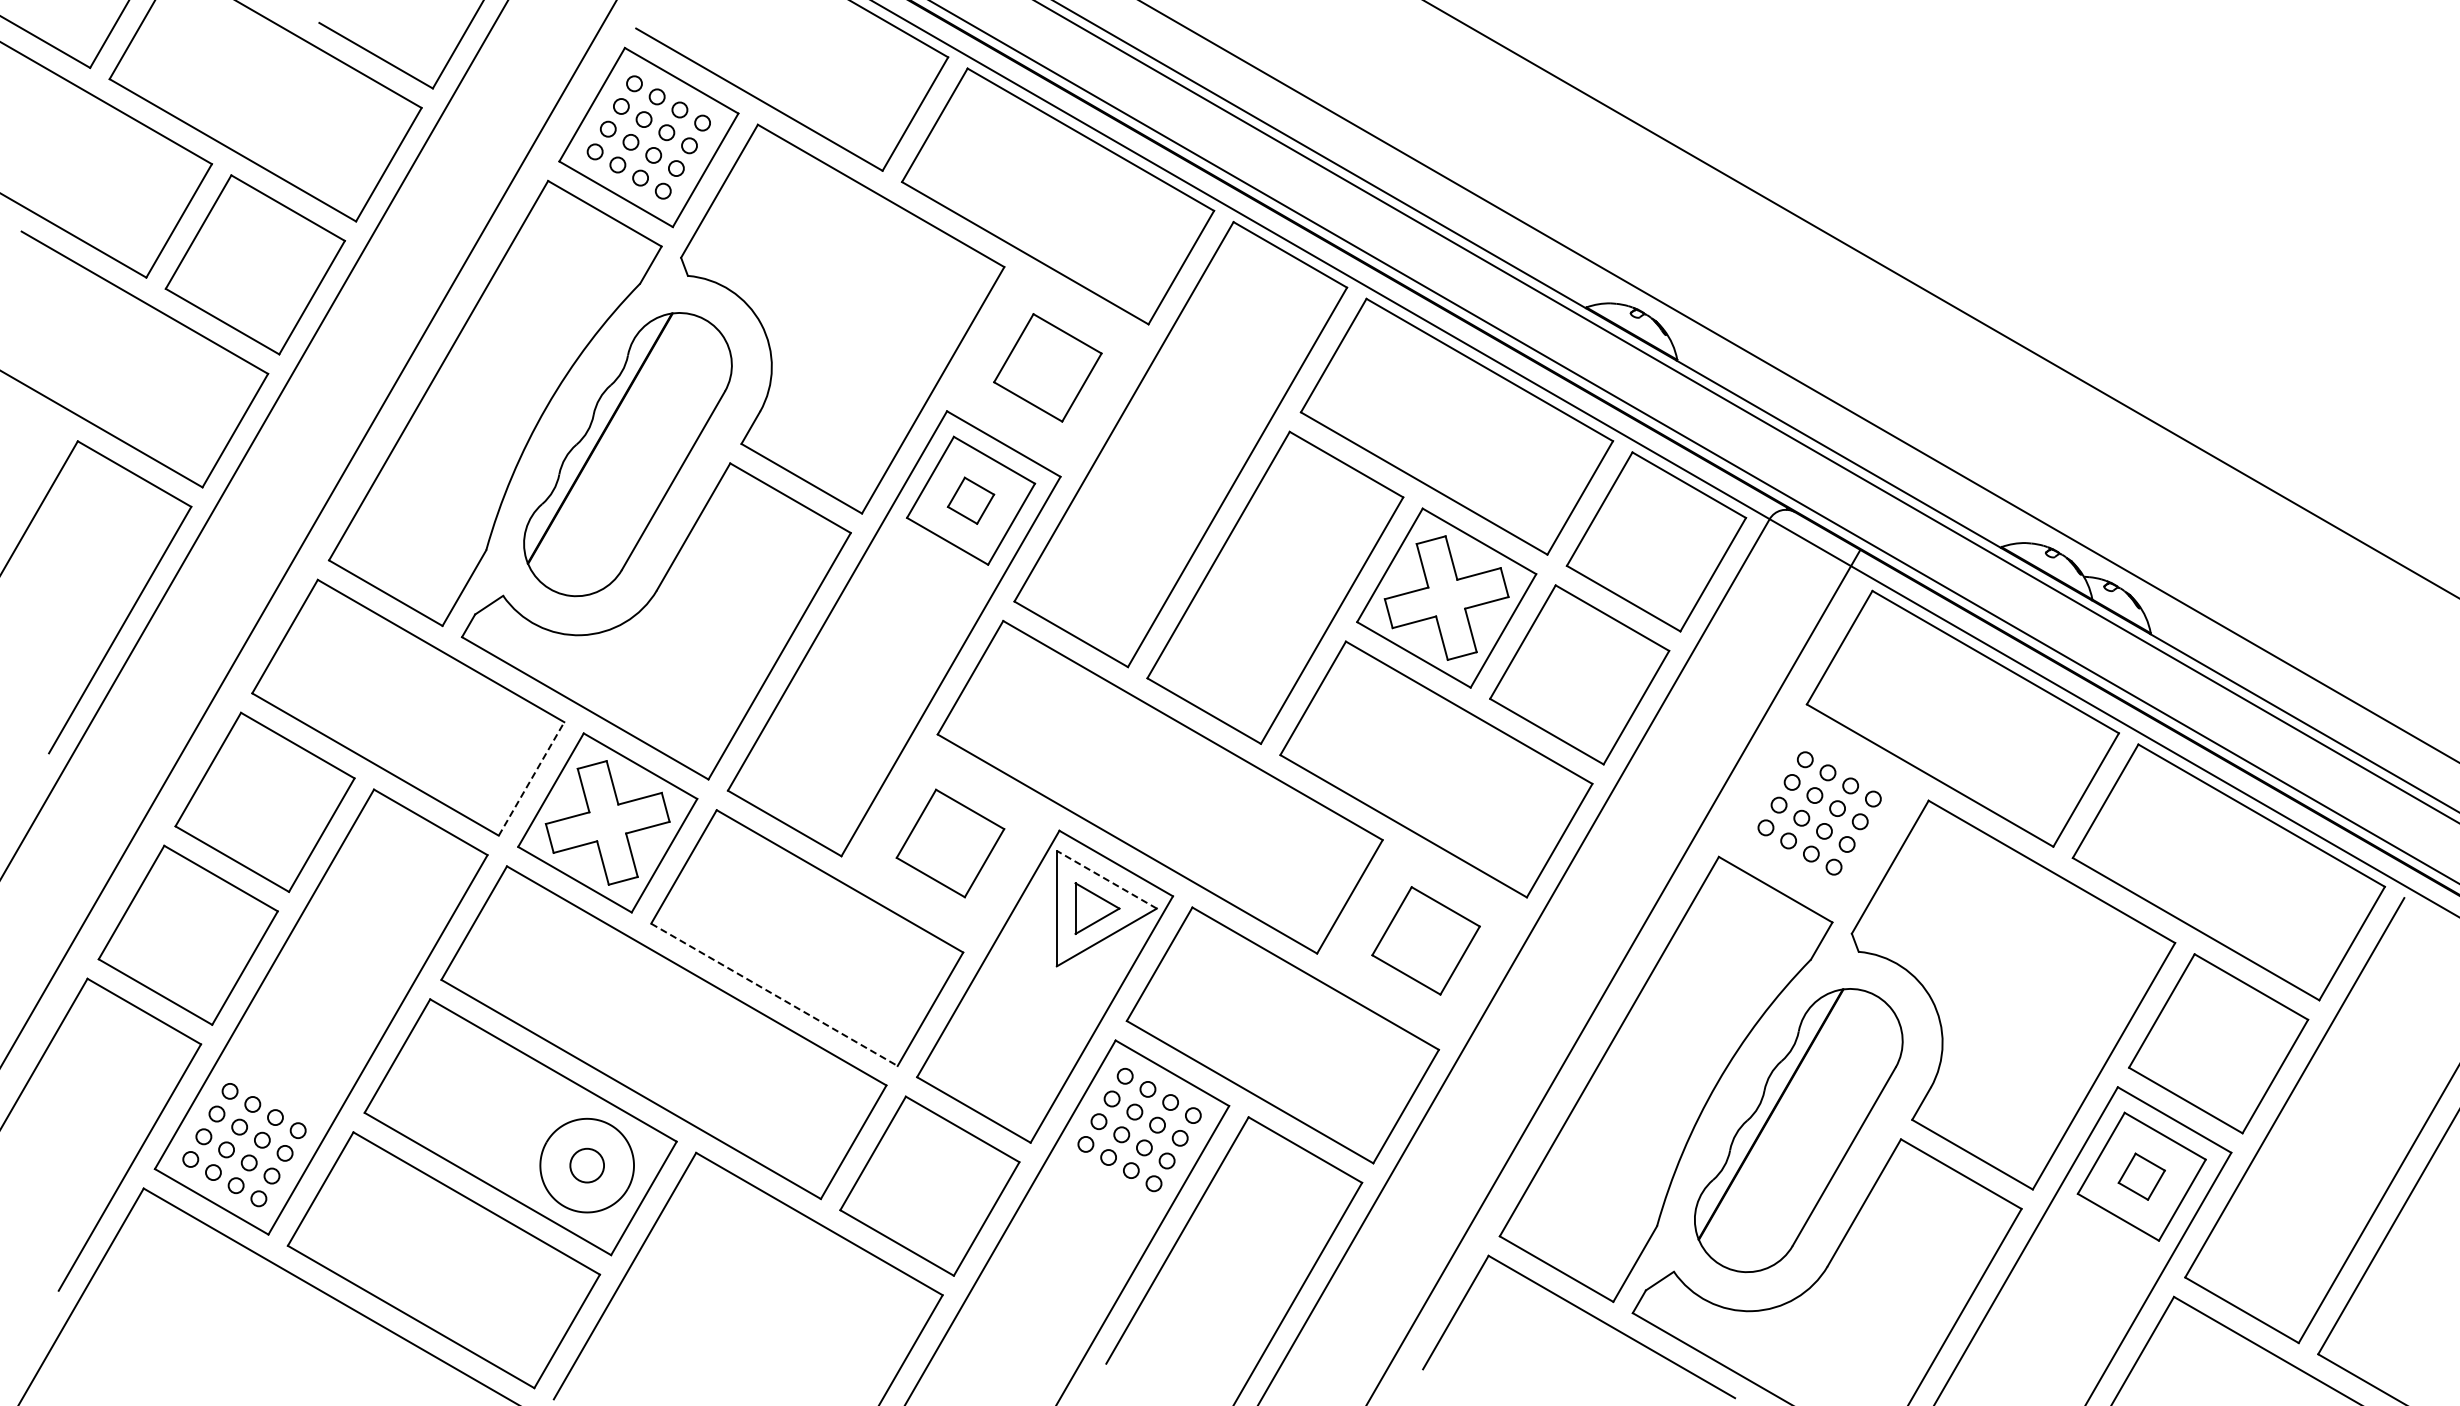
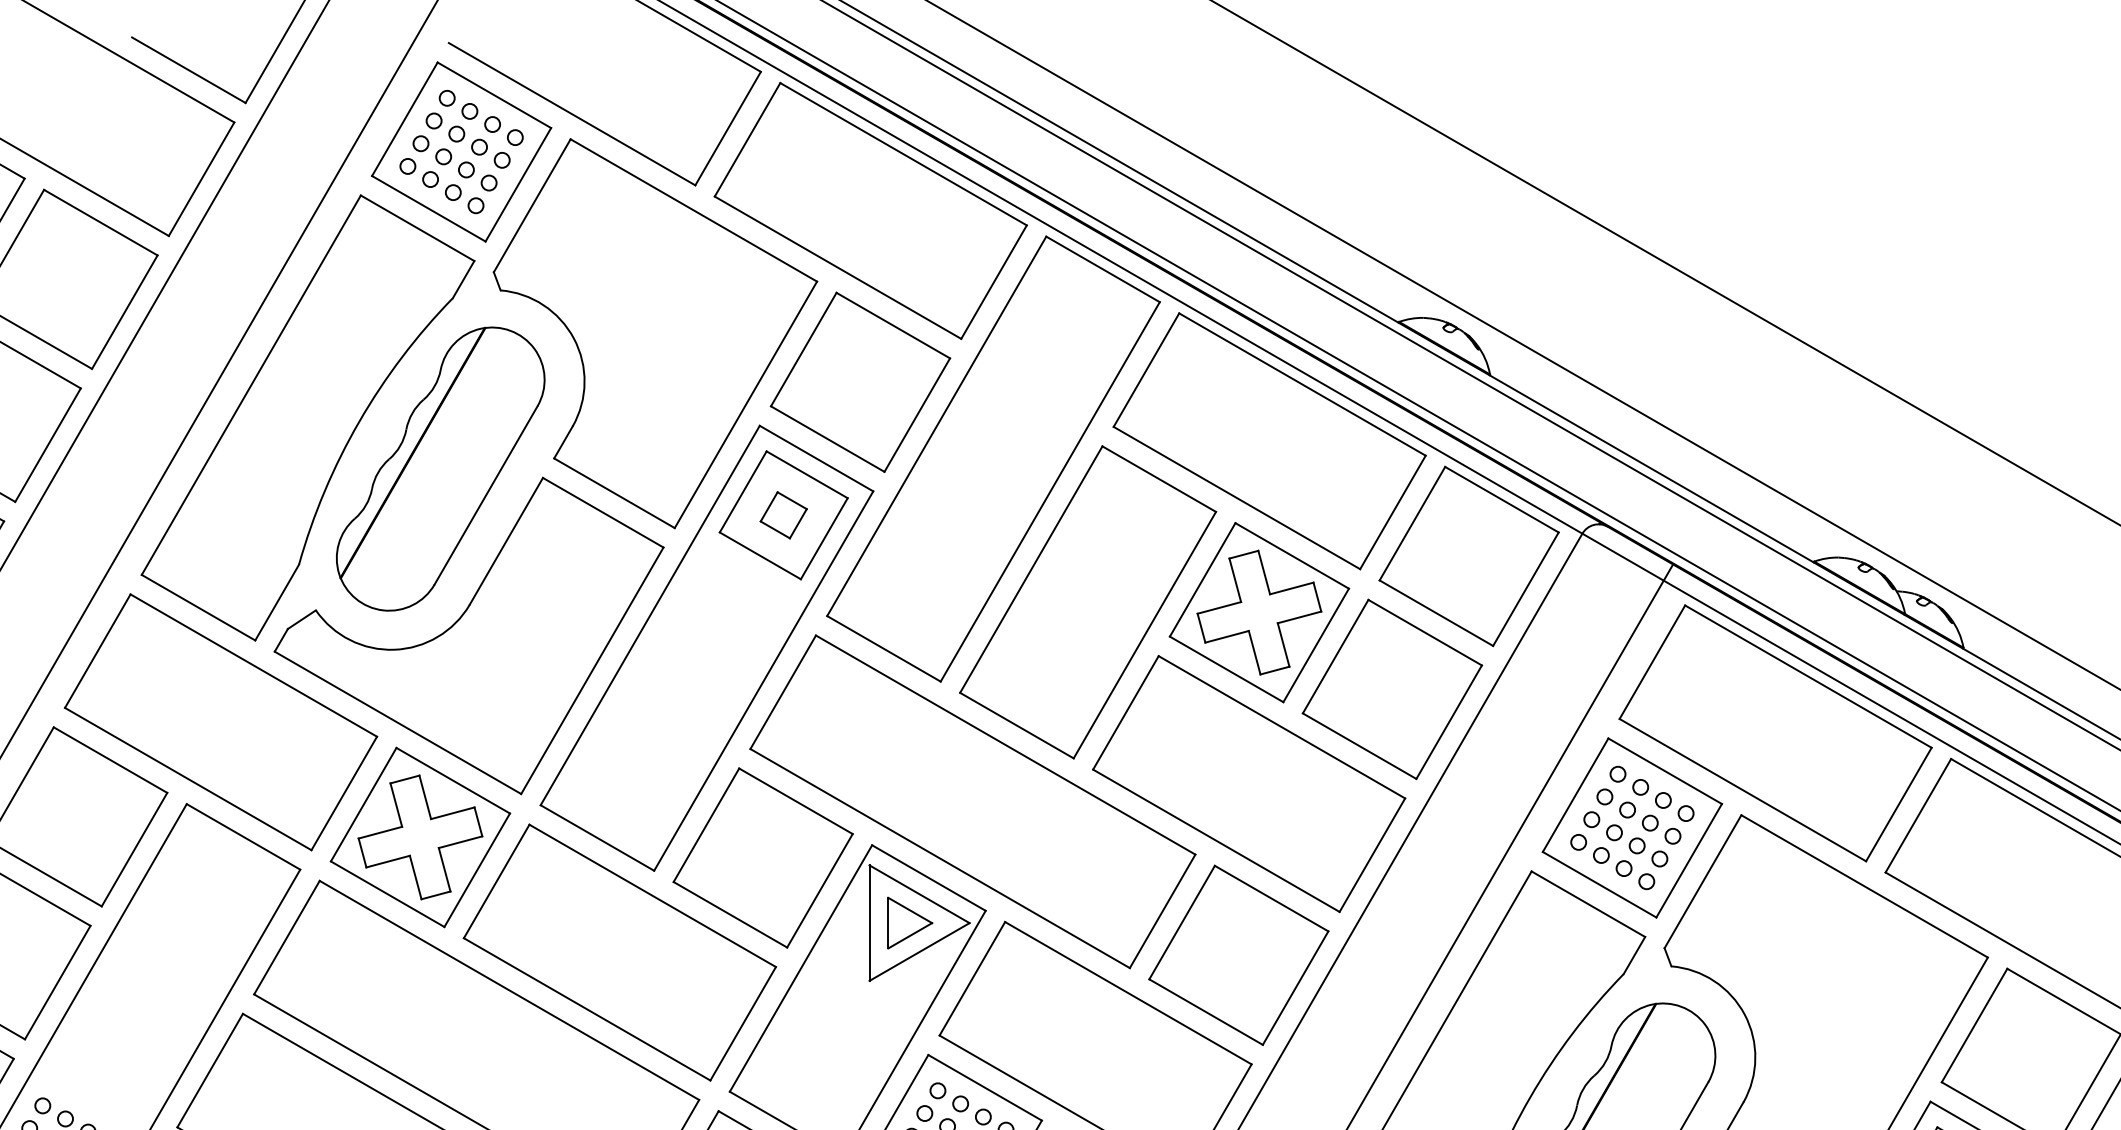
part: (1047, 367) -> (860, 382), size x1.67
line: (531, 778) -> (344, 793), dashed -> solid
part: (1819, 813) -> (1632, 828), added
part: (950, 843) -> (763, 858), size x1.67
line: (1106, 879) -> (919, 894), dashed -> solid
part: (1425, 940) -> (1238, 955), size x1.67
line: (774, 995) -> (587, 1010), dashed -> solid

